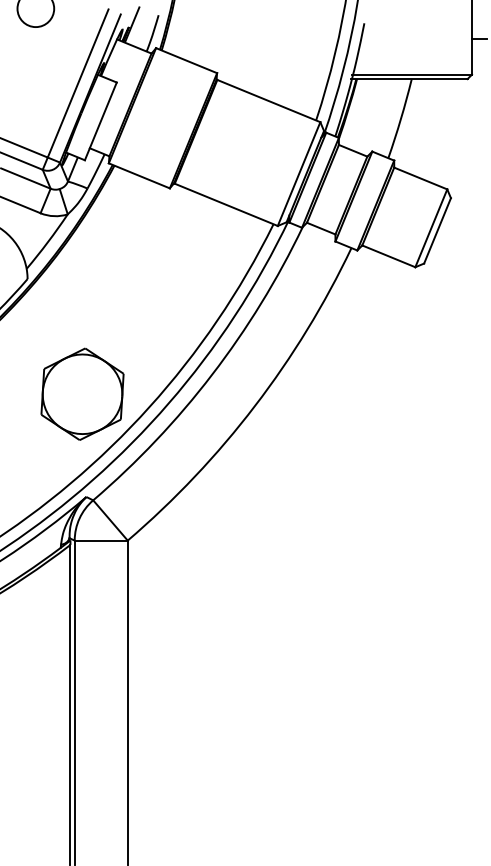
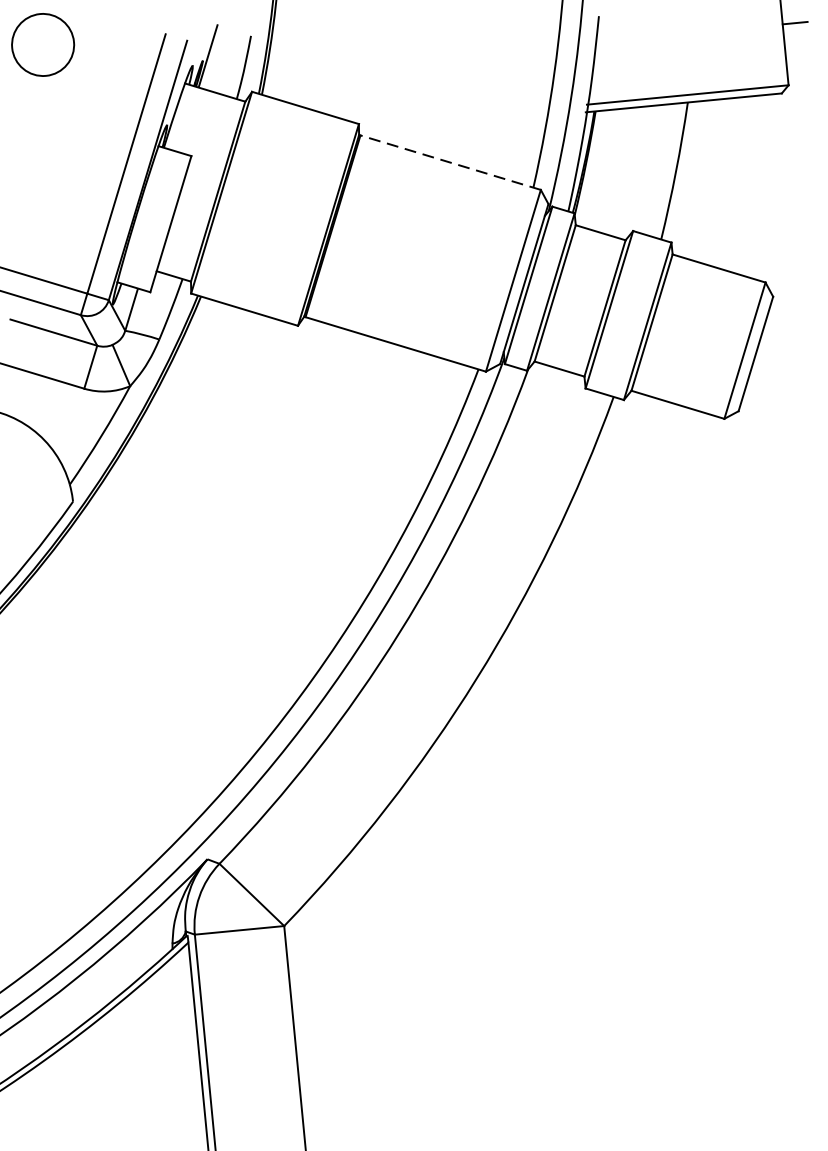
line: (268, 101) -> (450, 163), solid -> dashed
part: (82, 393) -> (184, 685), removed

